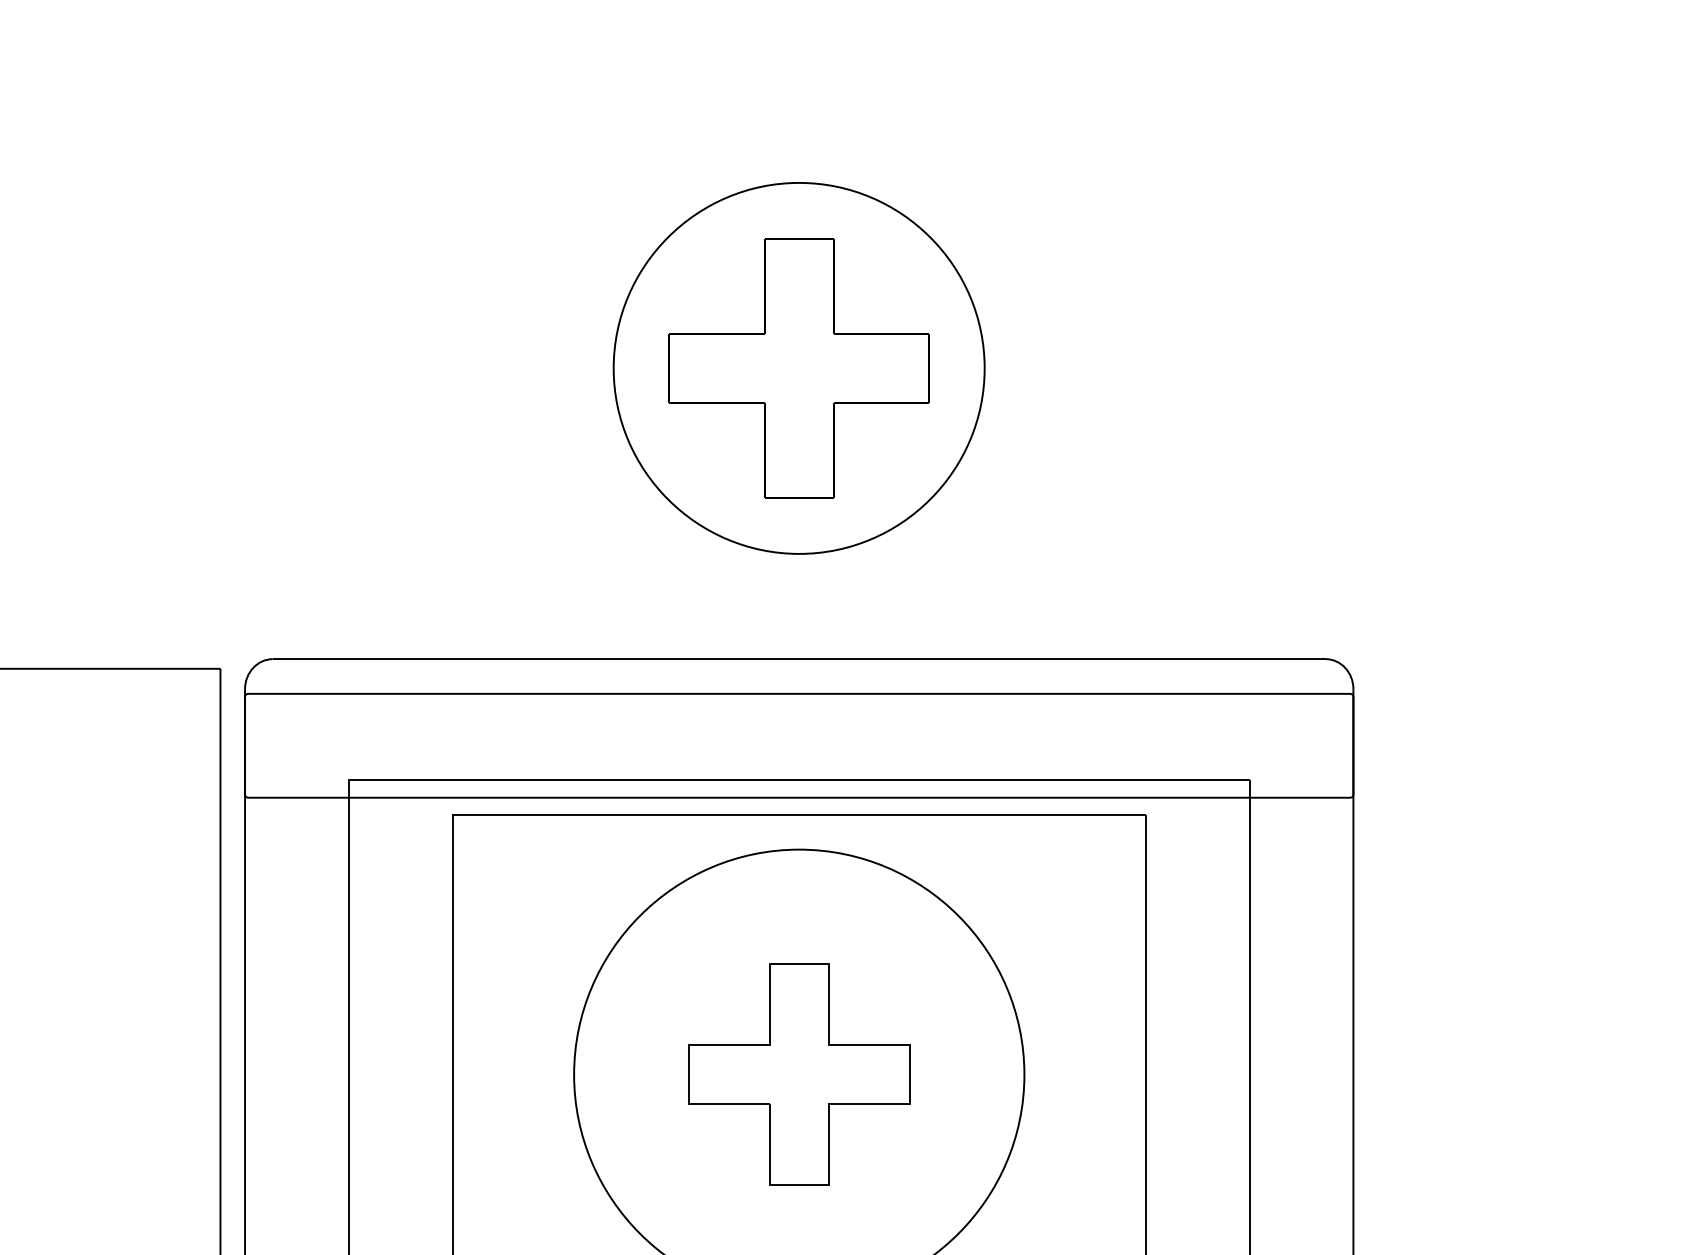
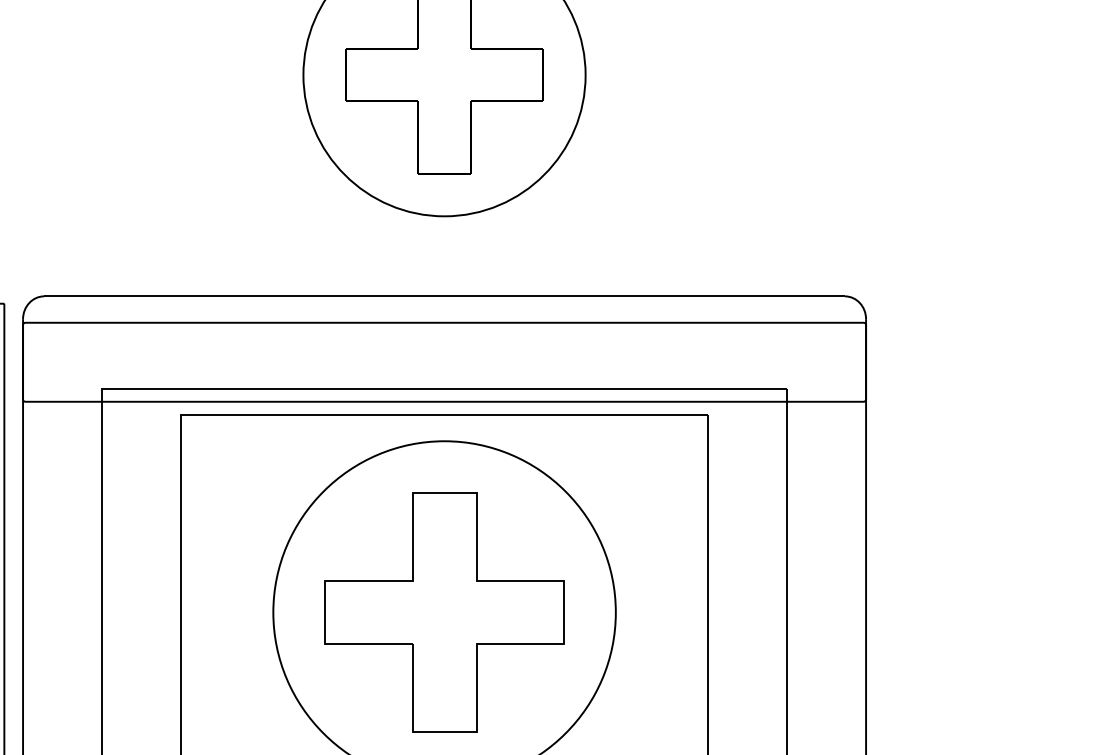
part: (799, 1074) -> (444, 612), size x1.43

